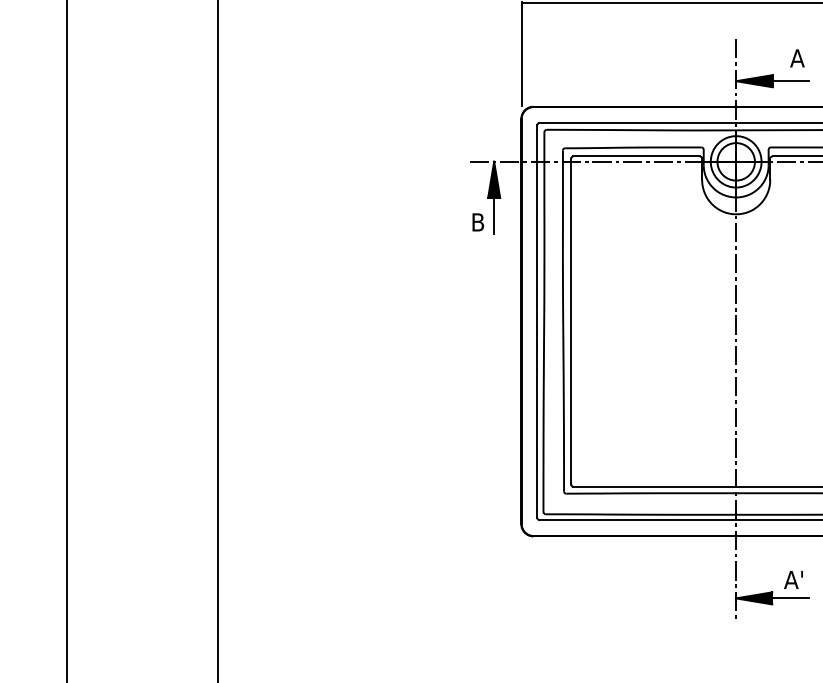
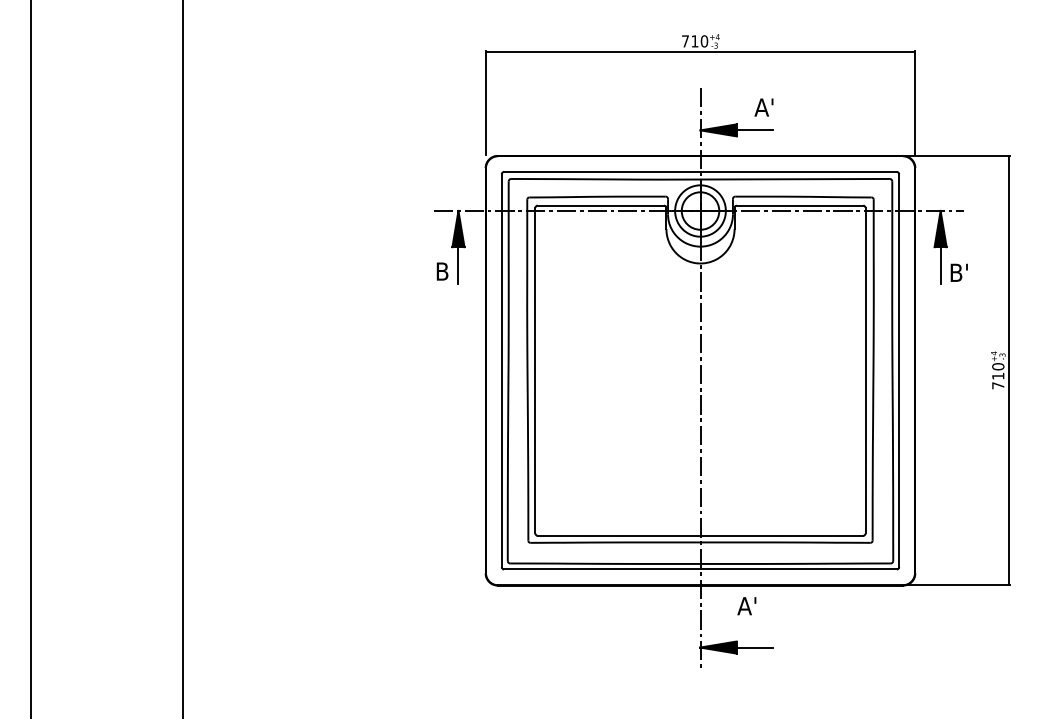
text: (808, 52) -> (772, 101), A -> A'
text: (793, 580) -> (746, 606), moved

